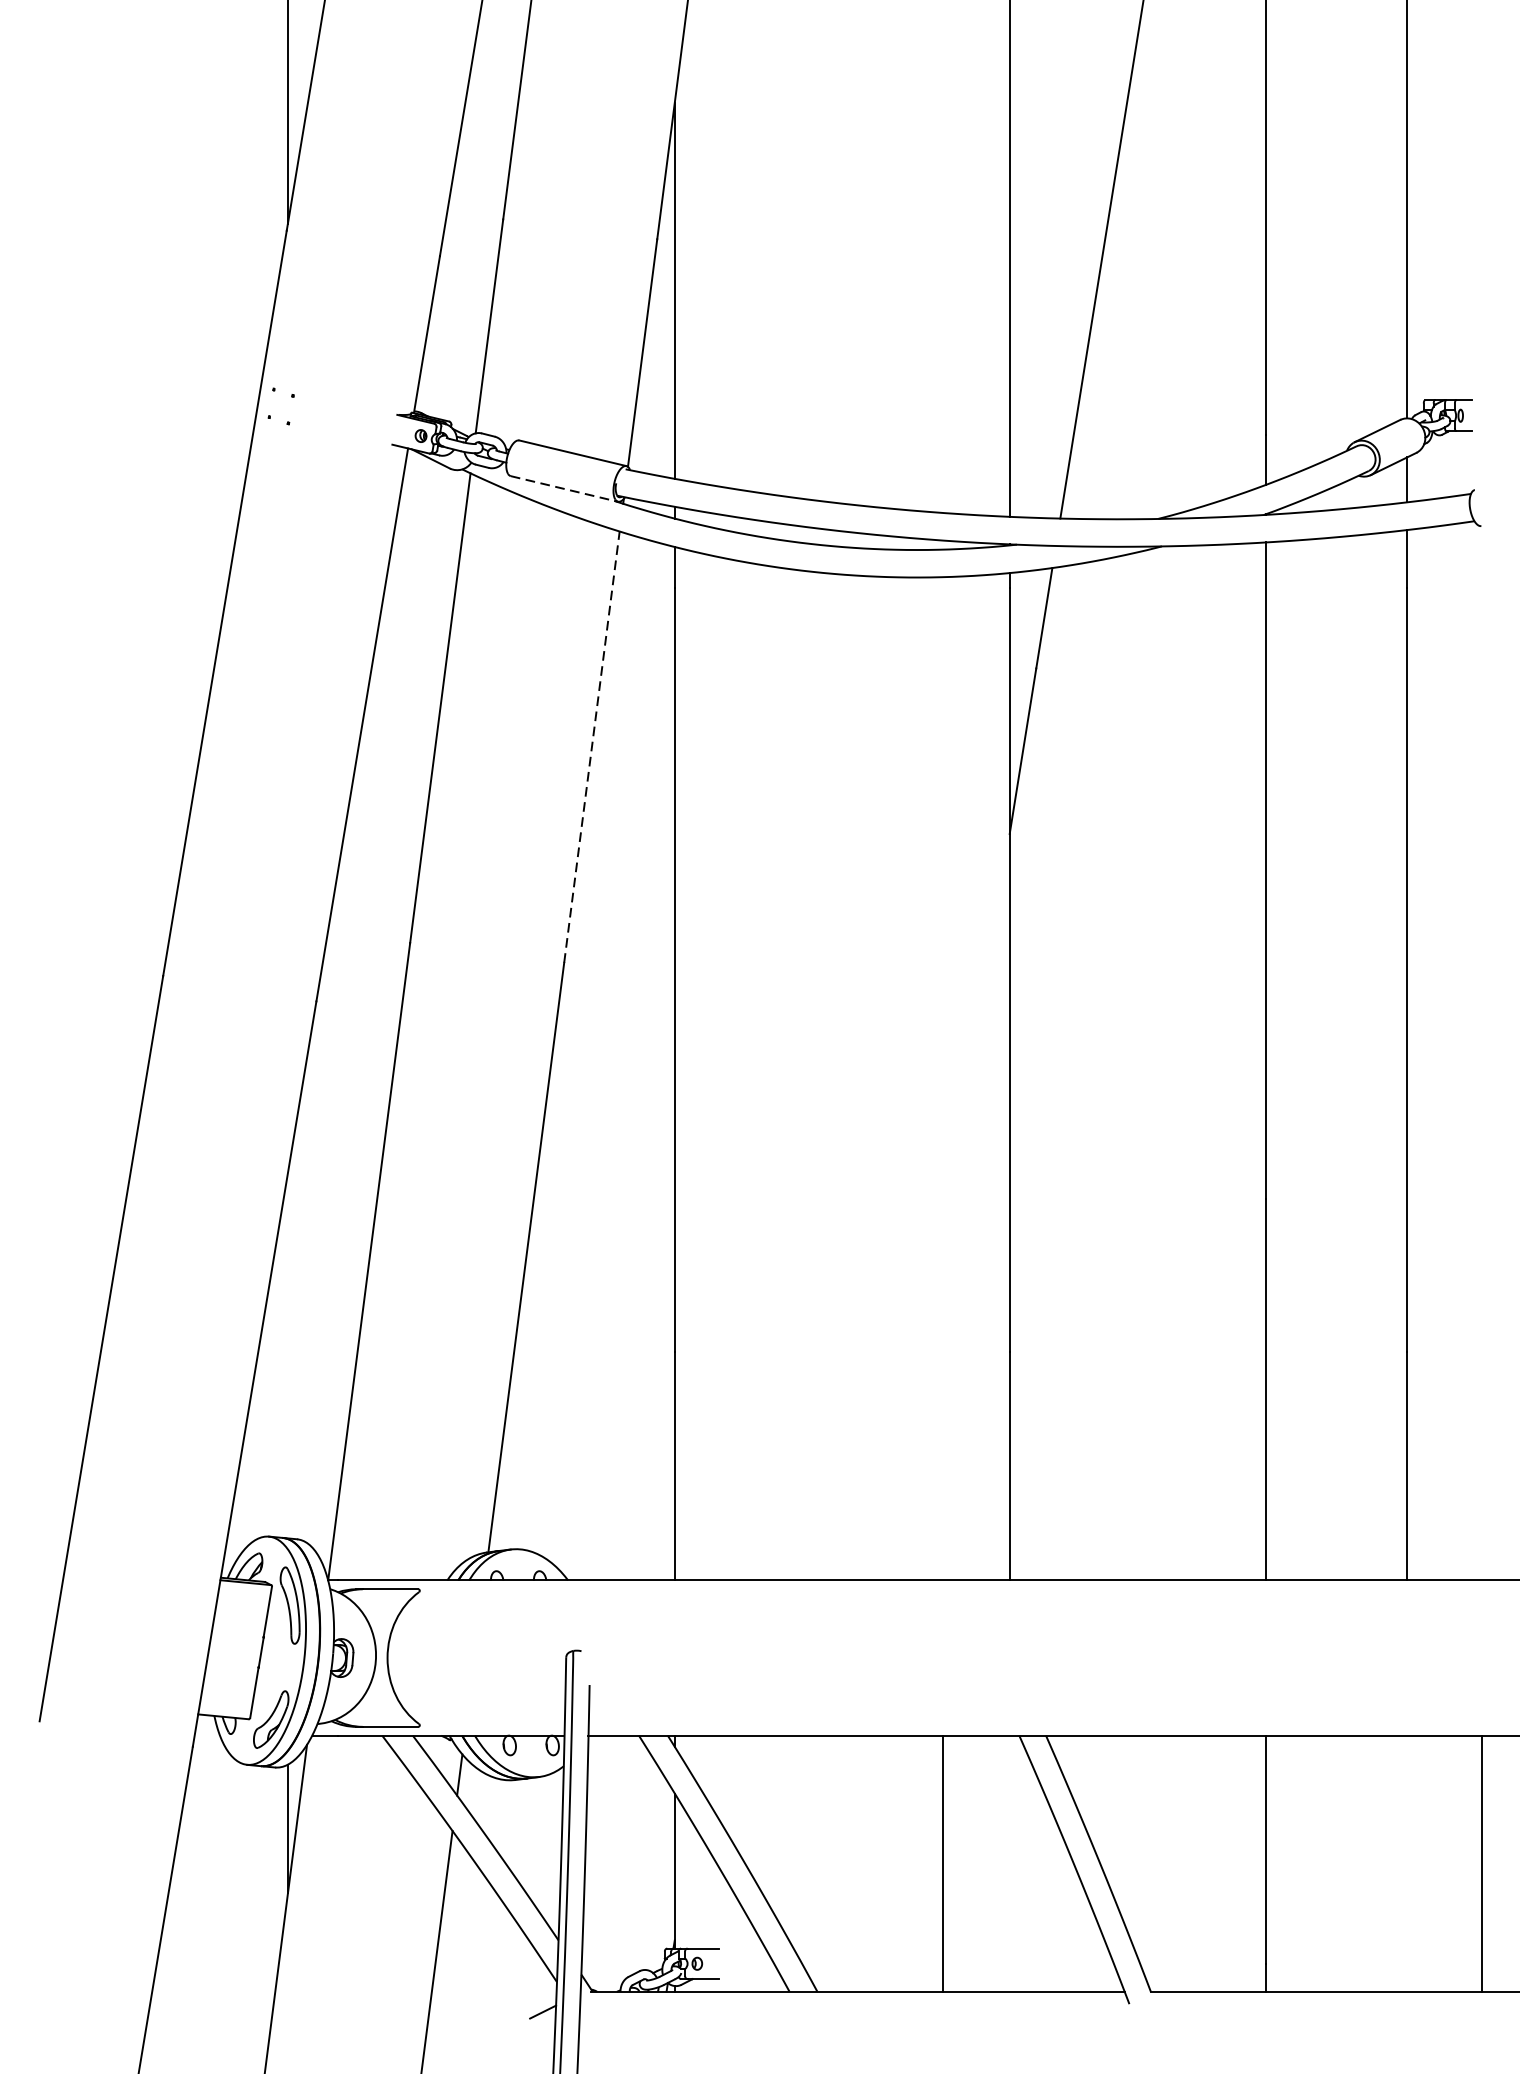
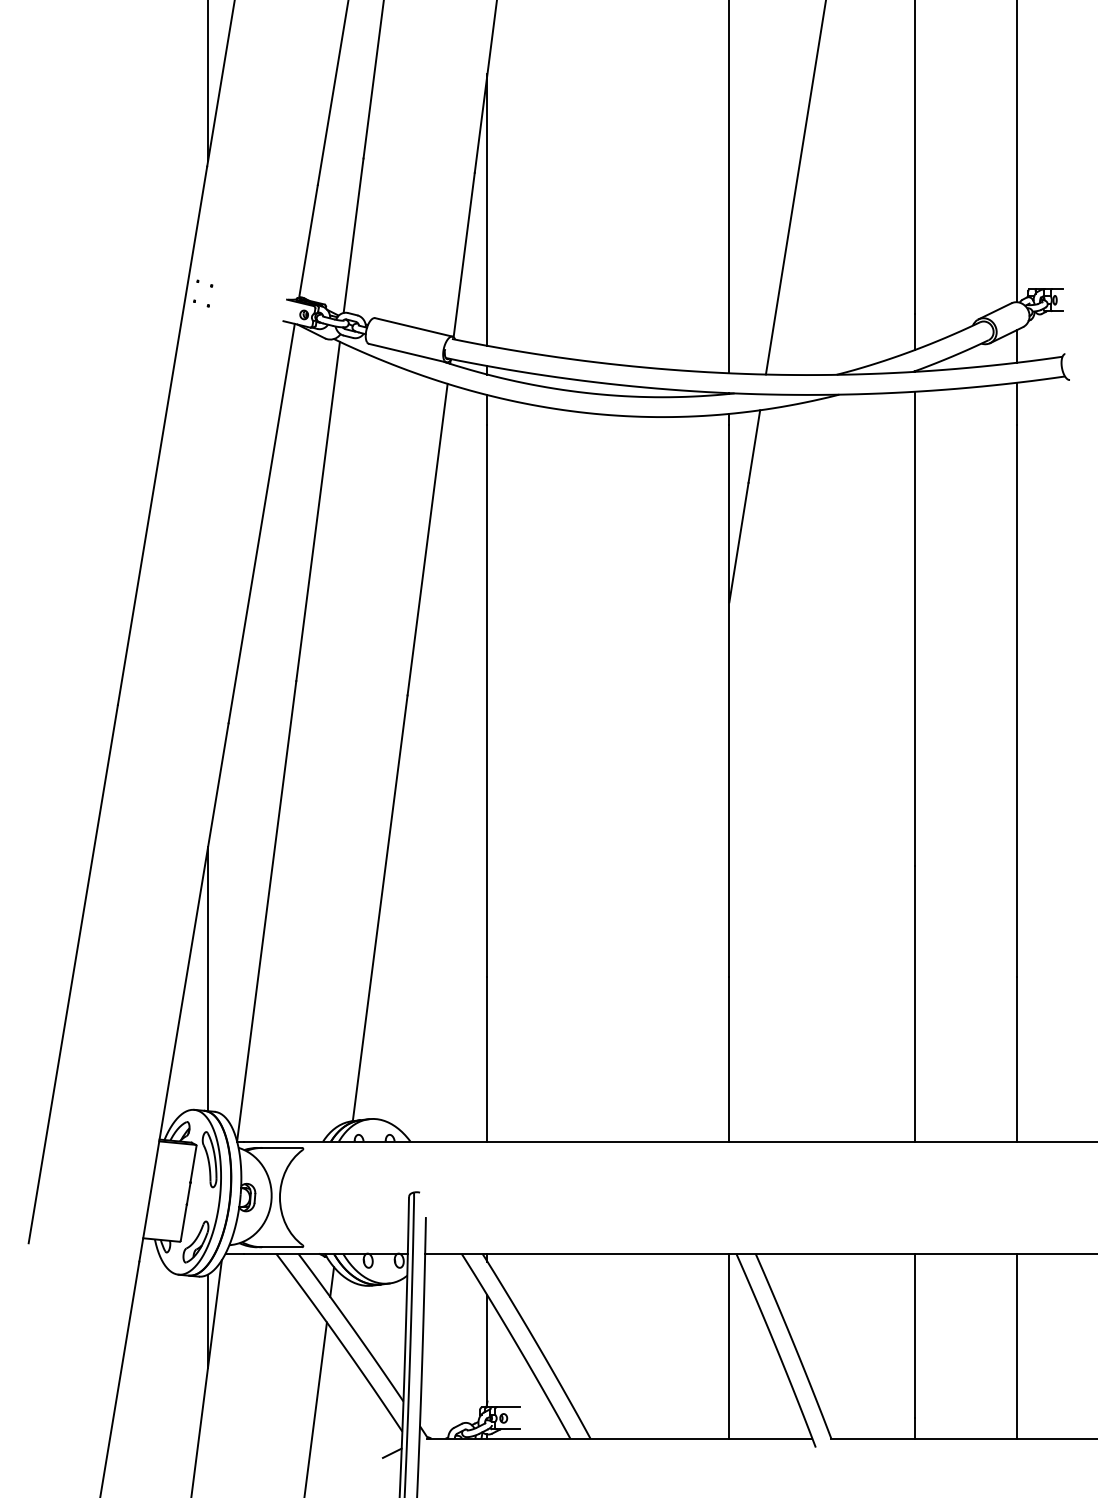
line: (564, 489) -> (407, 353), dashed -> solid
line: (591, 746) -> (427, 539), dashed -> solid
line: (288, 1356) -> (208, 979), added
line: (943, 1862) -> (729, 1345), moved
line: (1482, 1862) -> (1016, 1345), moved

